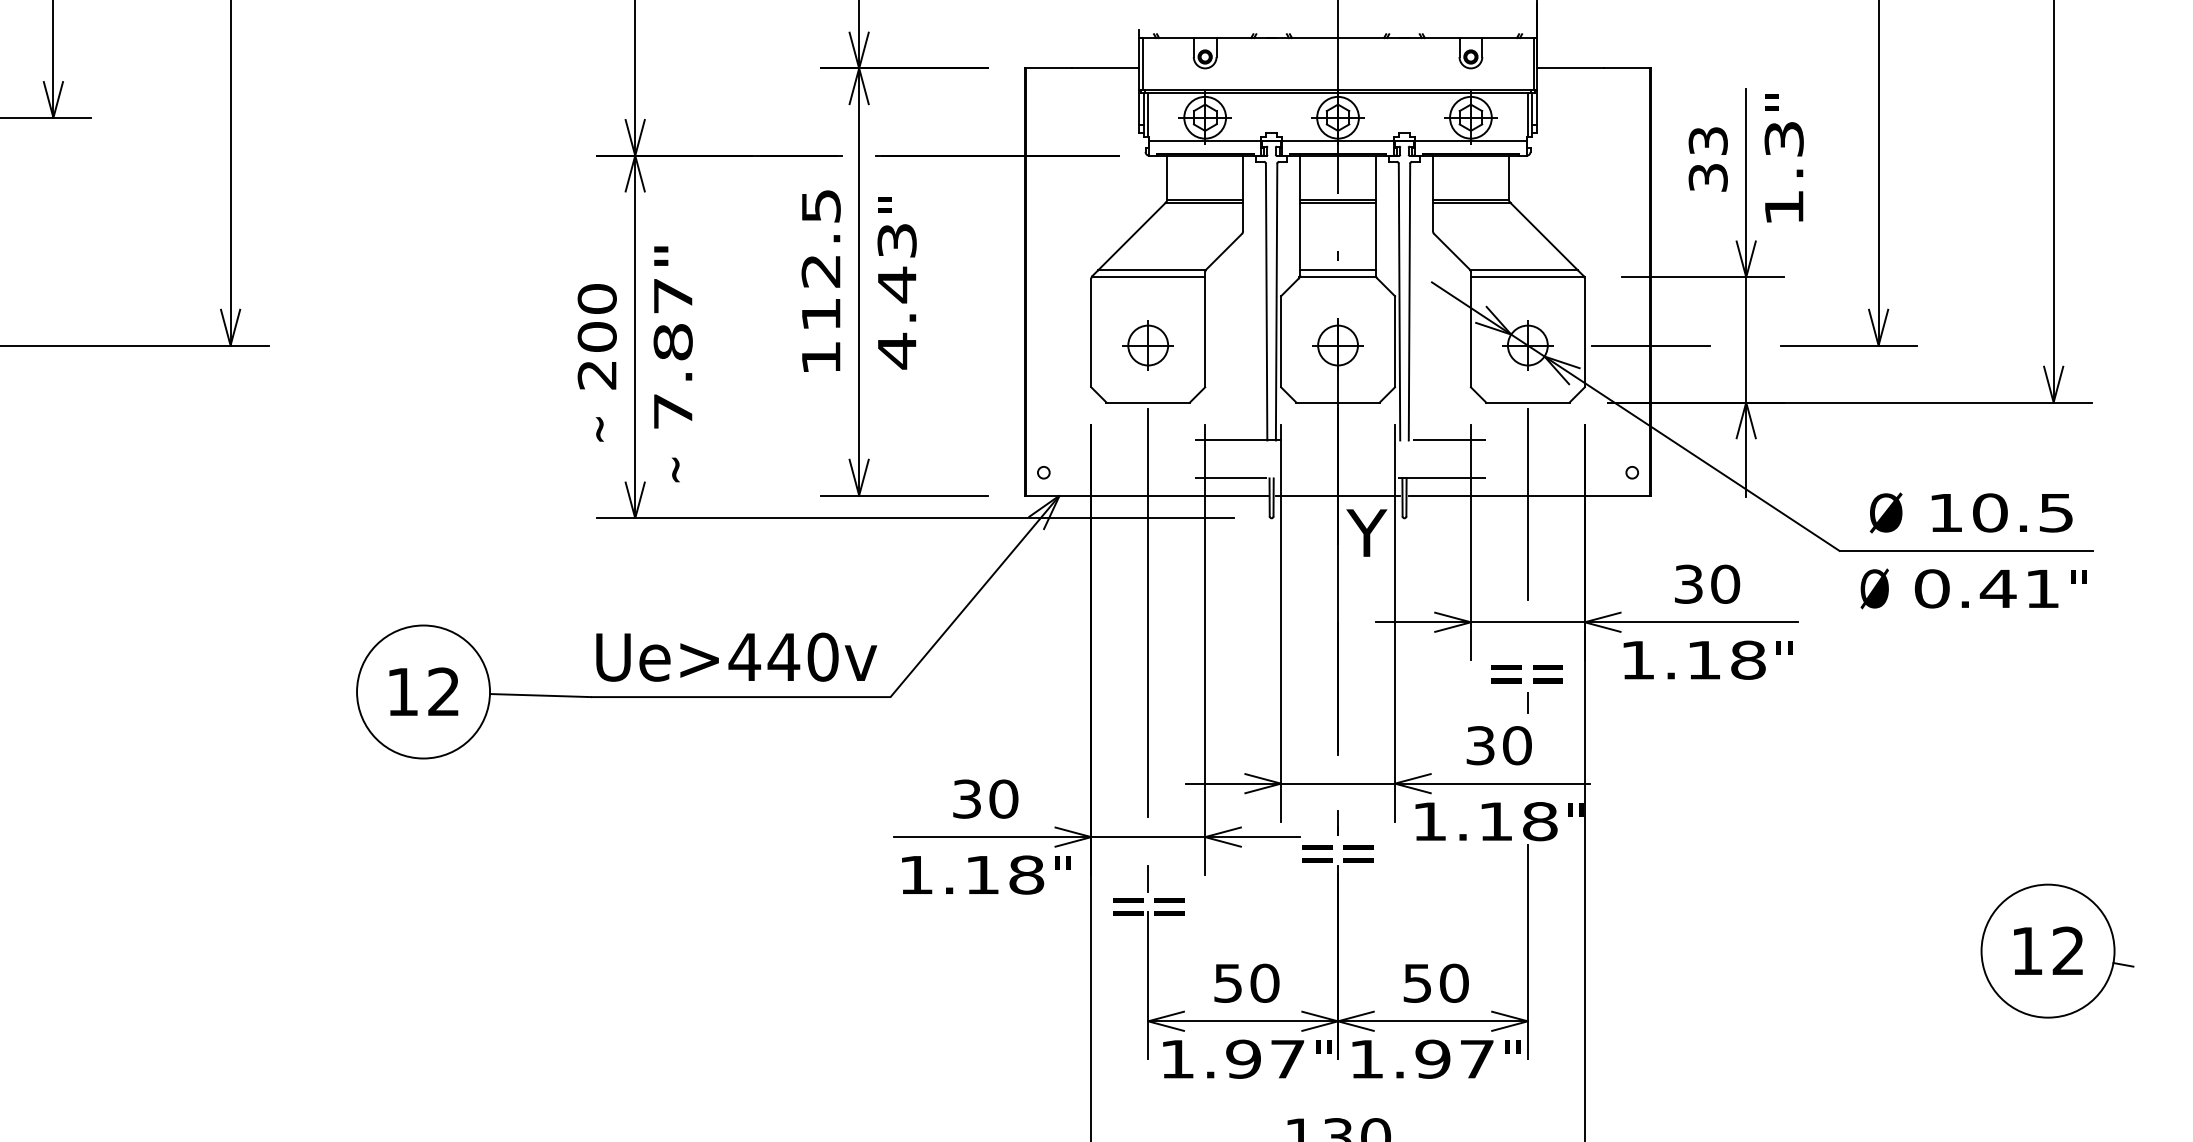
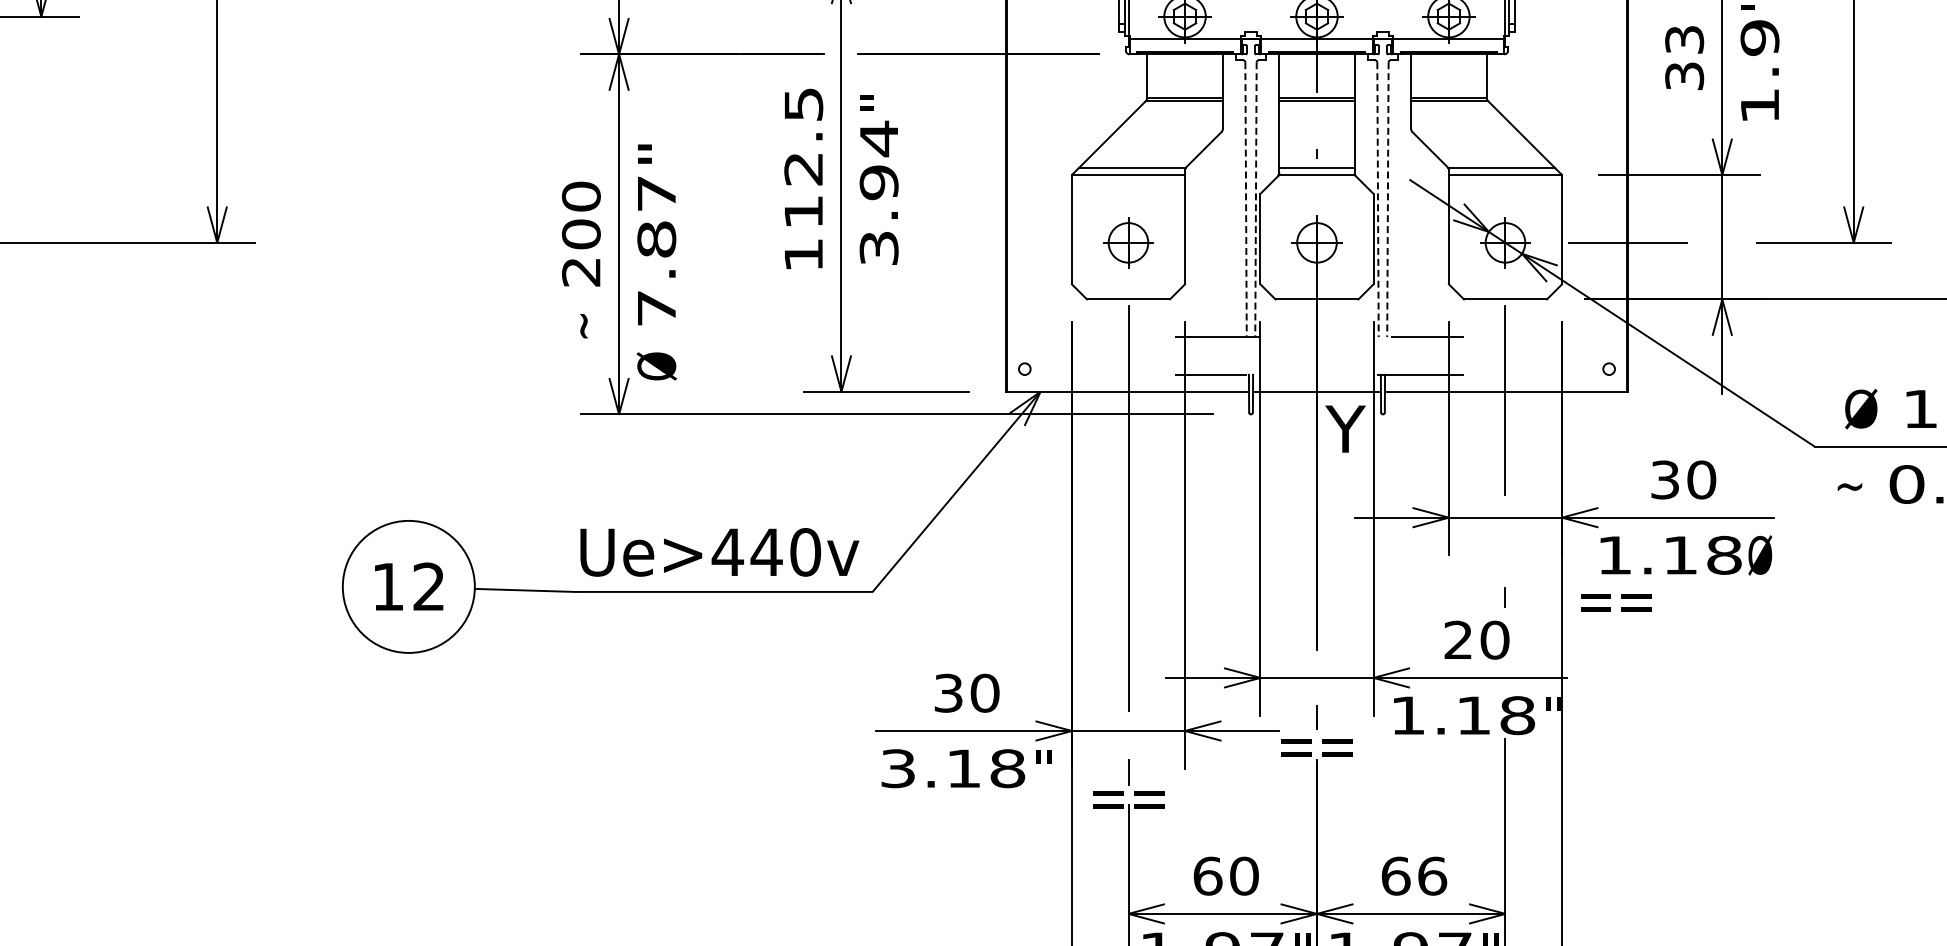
text: (1783, 139) -> (1759, 38), 1.3 -> 1.9
text: (896, 295) -> (878, 193), 4.43 -> 3.94
line: (1266, 302) -> (1245, 200), solid -> dashed
line: (1276, 302) -> (1255, 200), solid -> dashed
line: (1399, 302) -> (1377, 200), solid -> dashed
line: (1409, 302) -> (1387, 200), solid -> dashed
text: (672, 469) -> (656, 365), ~ -> Ø
text: (1874, 588) -> (1849, 484), Ø -> ~
text: (1784, 660) -> (1760, 555), " -> Ø
text: (1526, 674) -> (1615, 603), moved
text: (1480, 745) -> (1458, 640), 30 -> 20
text: (915, 874) -> (897, 768), 1.18 -> 3.18
text: (1228, 982) -> (1208, 875), 50 -> 60
text: (1436, 982) -> (1414, 875), 50 -> 66

